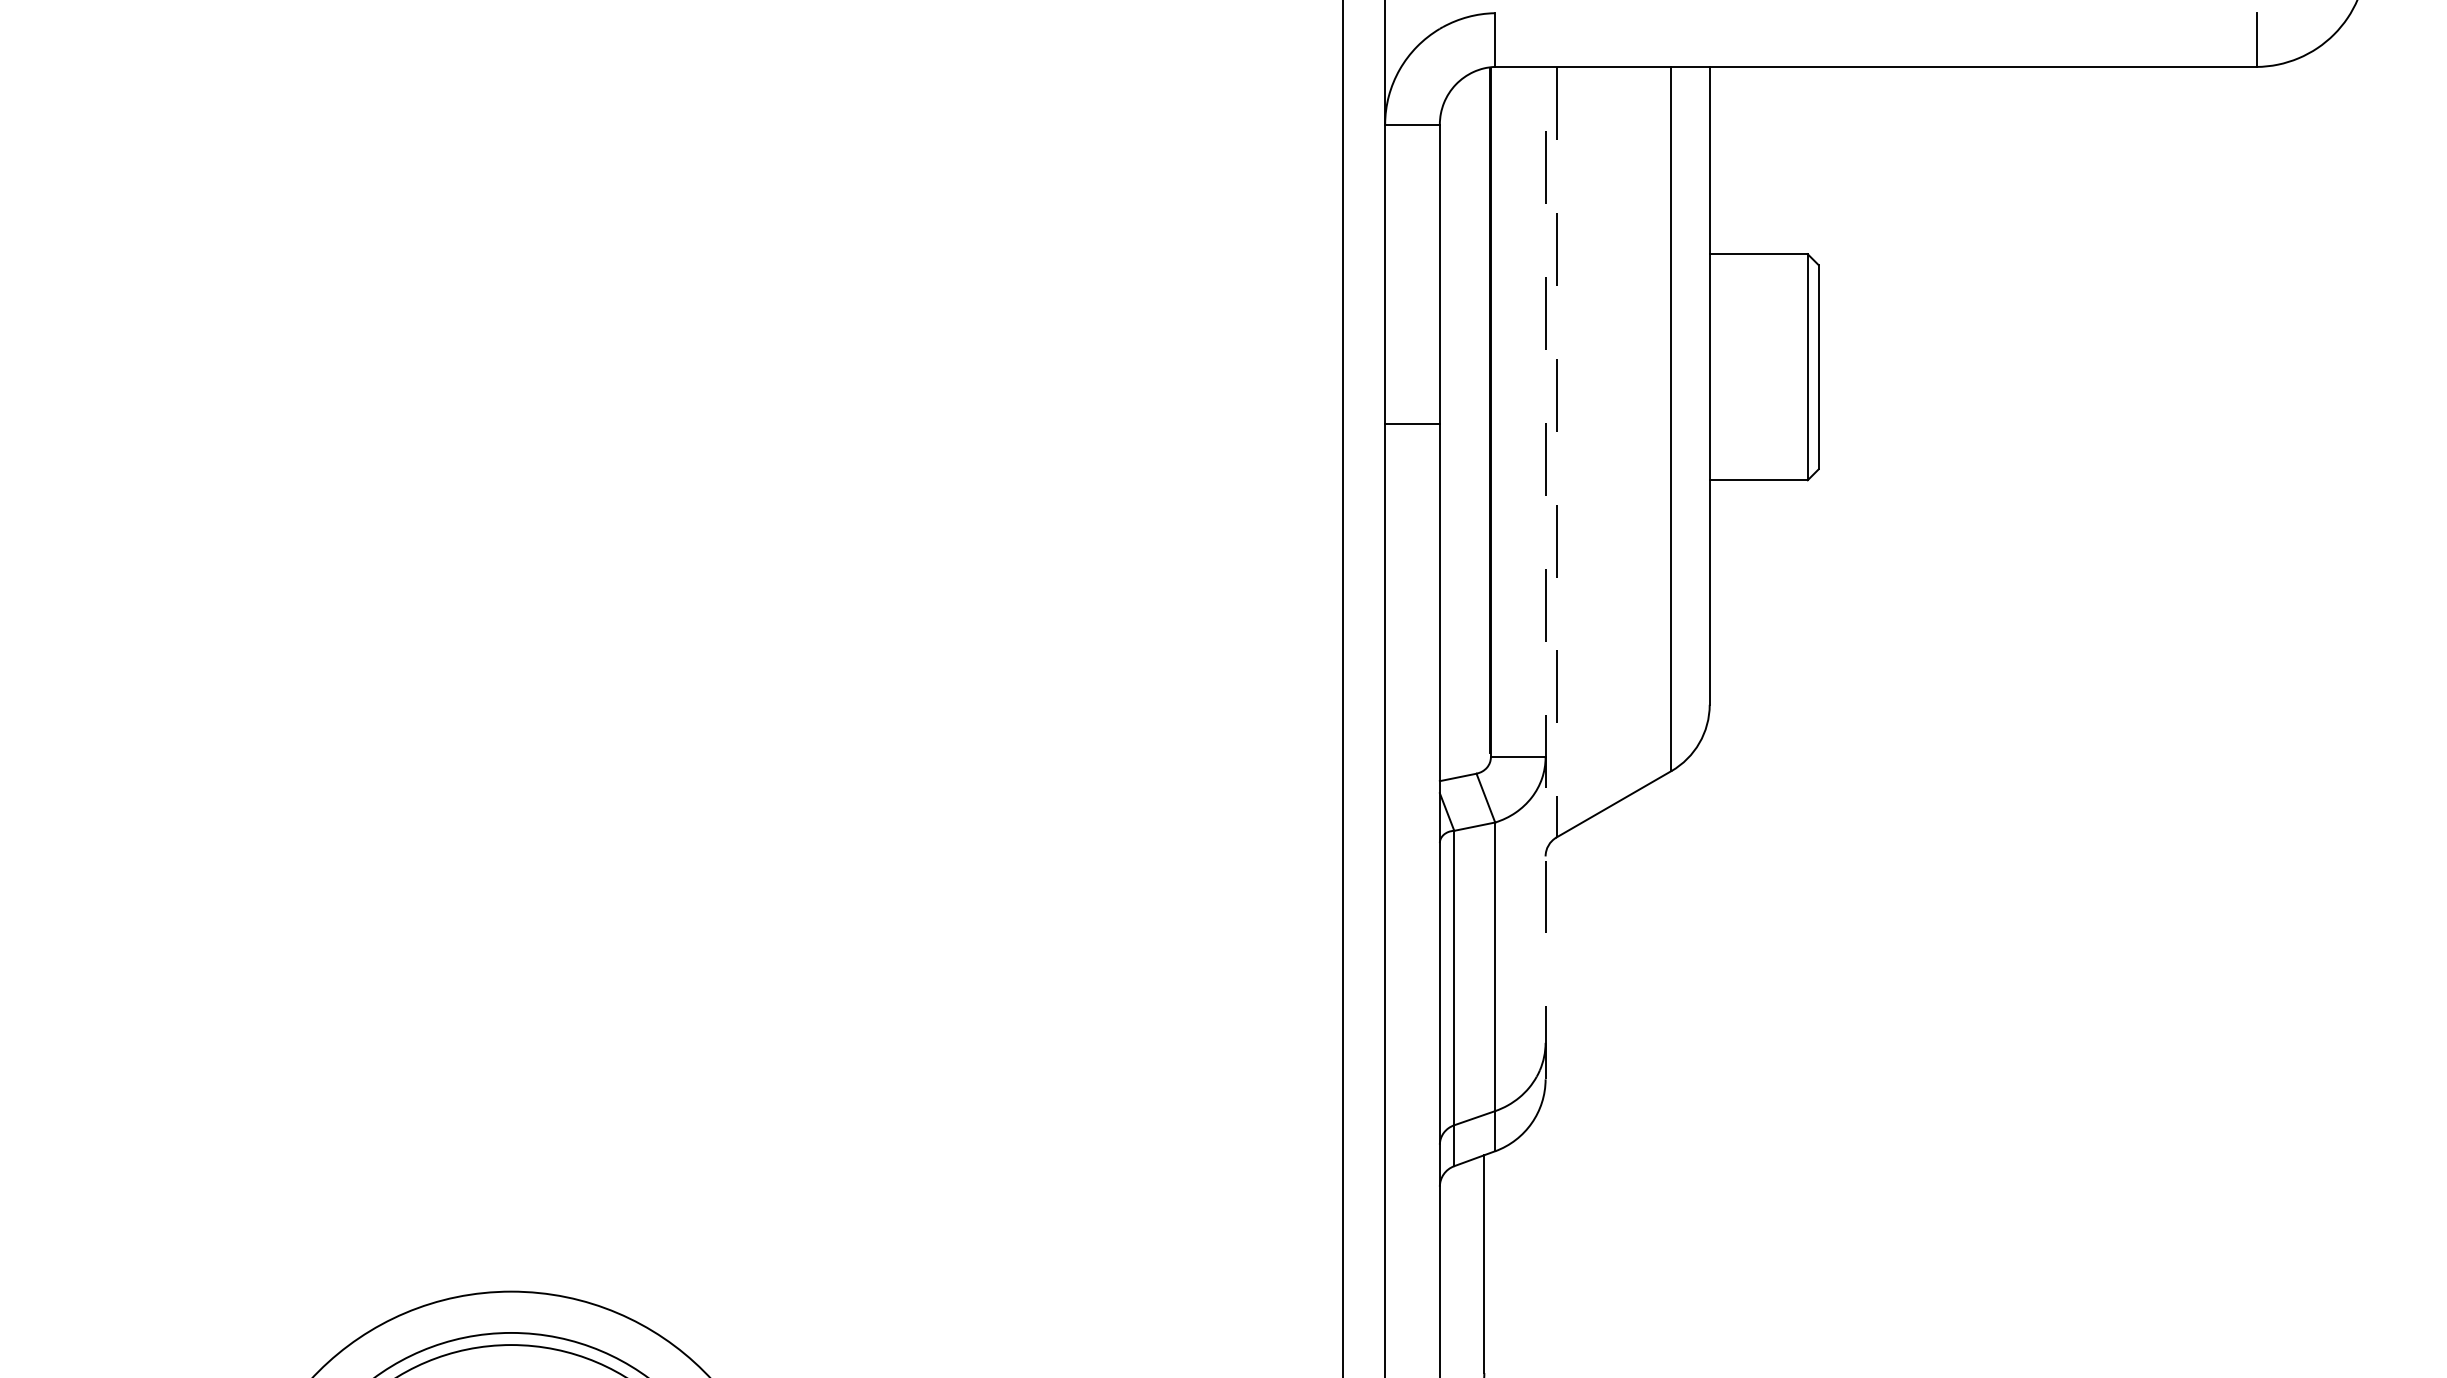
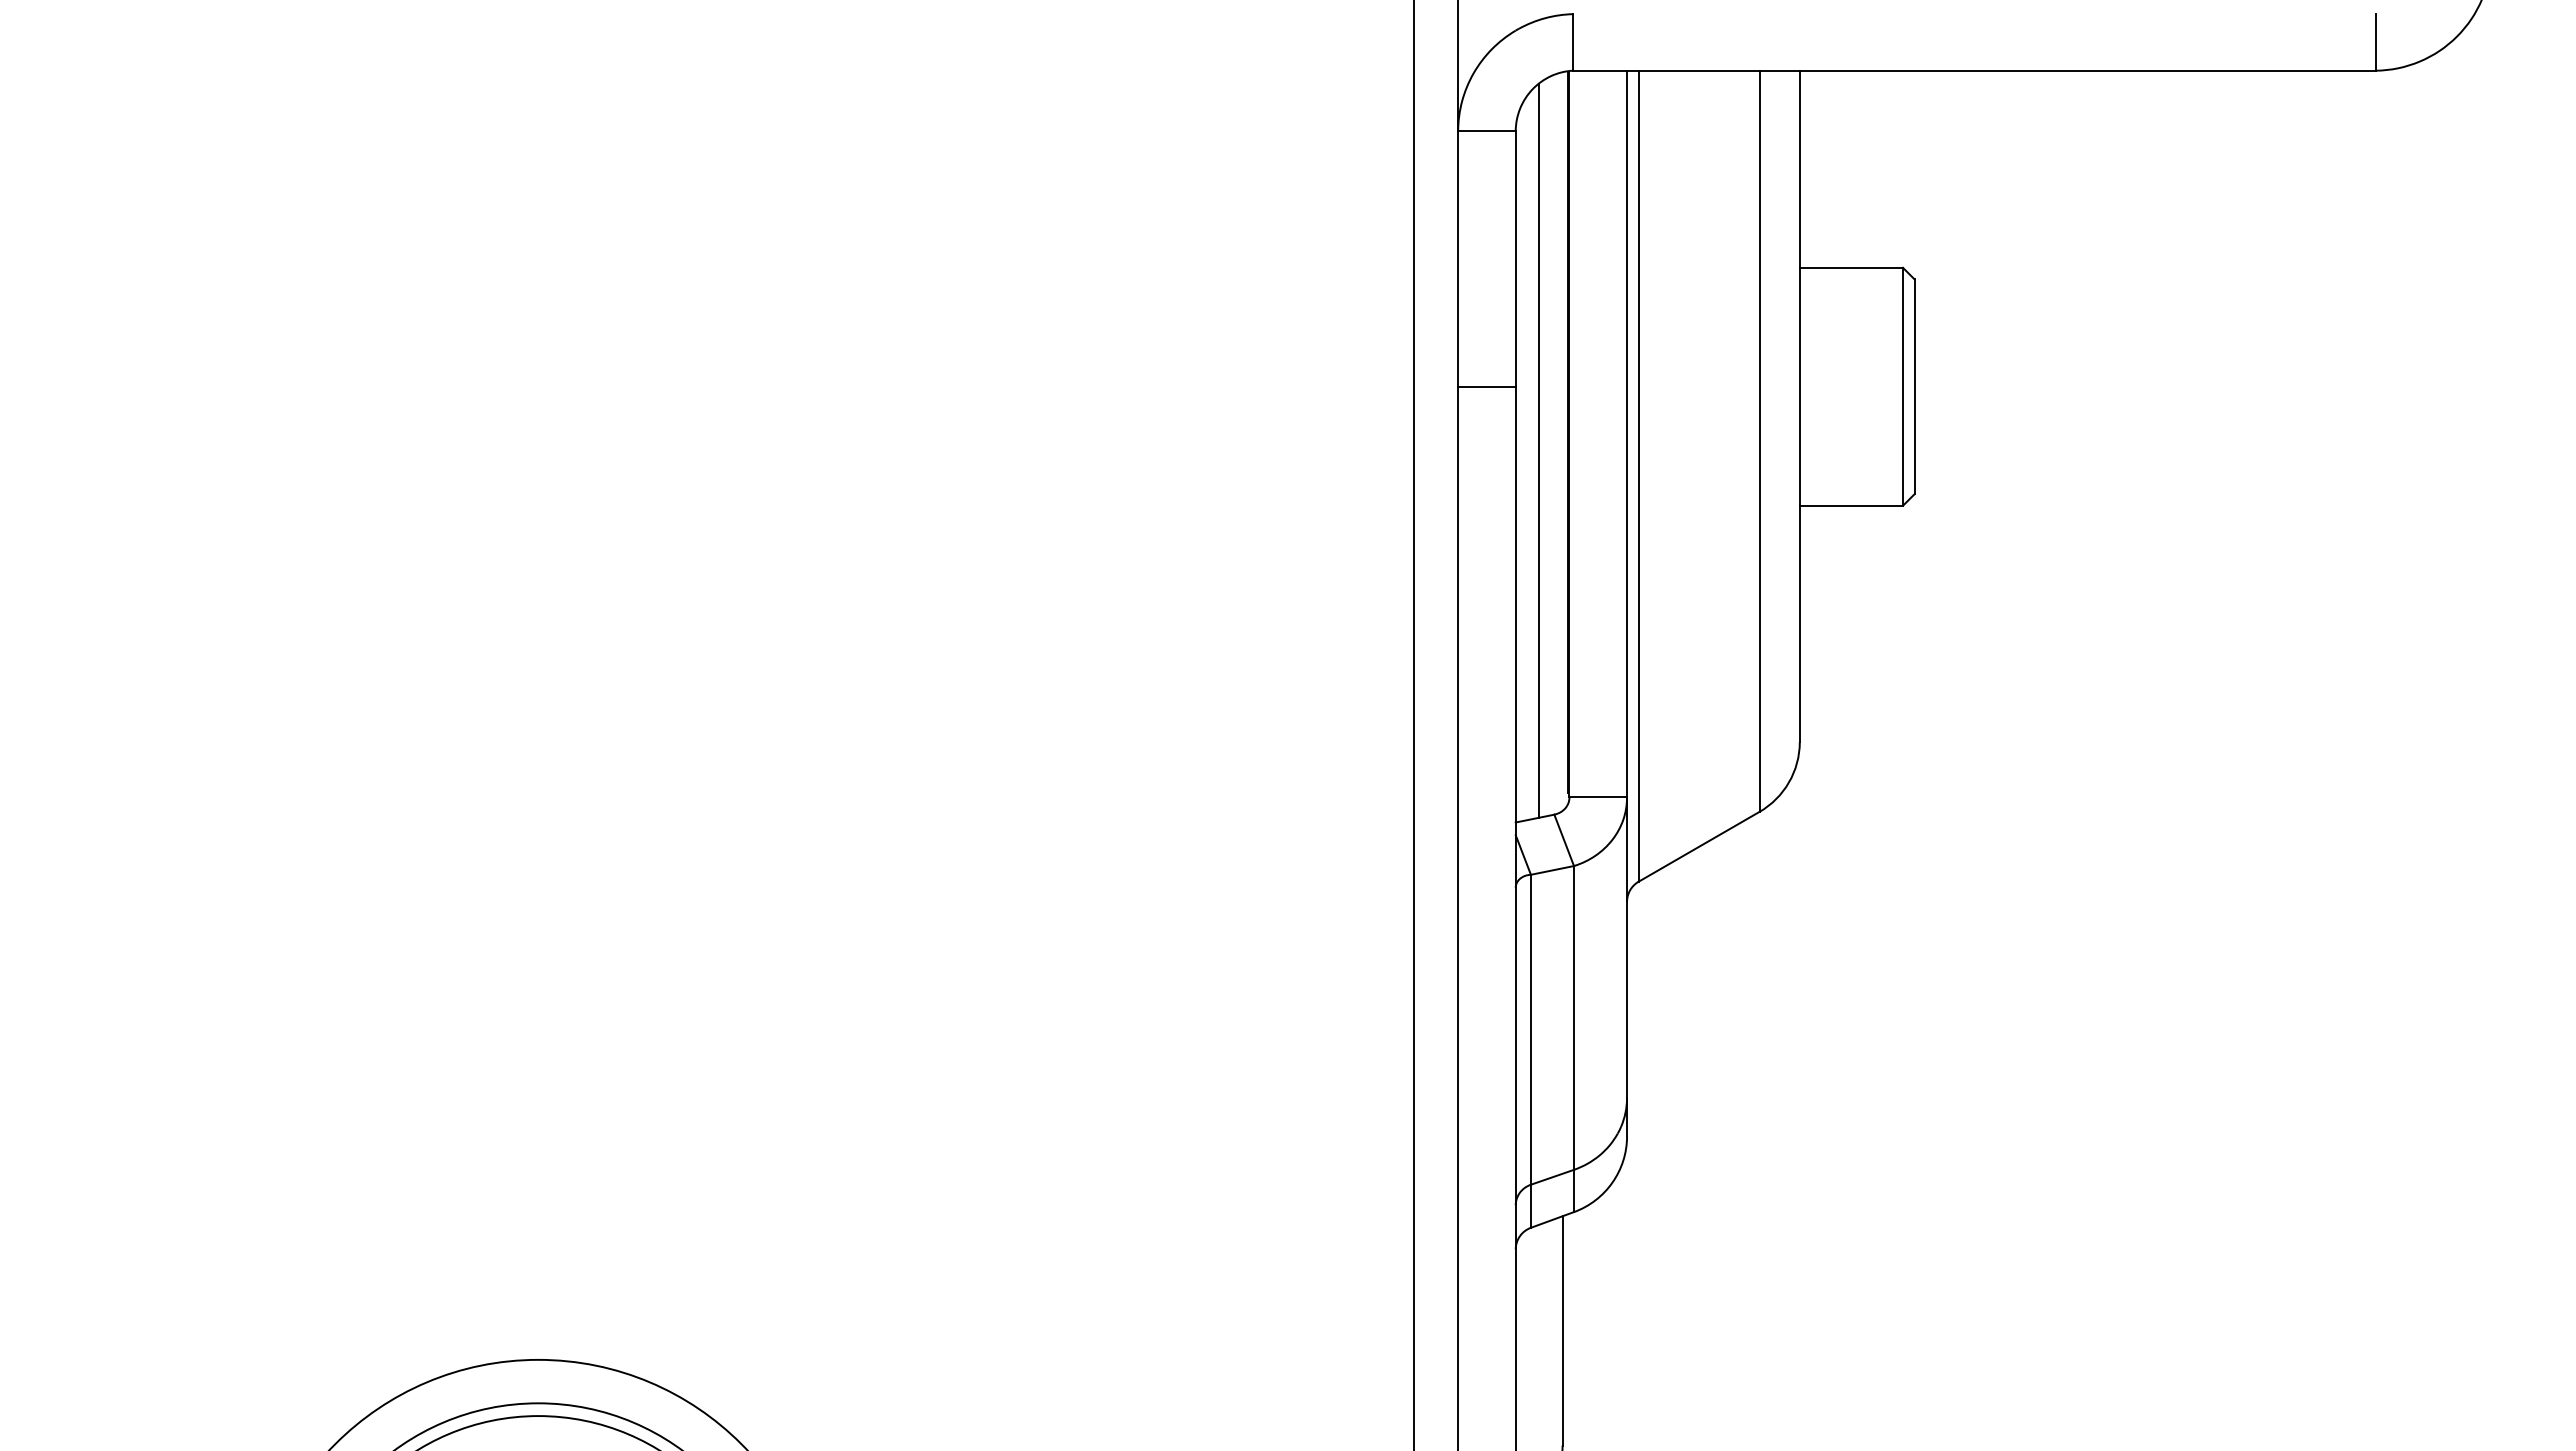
line: (1412, 423) -> (1486, 386), moved
line: (1461, 427) -> (1538, 450), added
line: (1556, 452) -> (1638, 476), dashed -> solid
line: (1546, 573) -> (1627, 603), dashed -> solid

